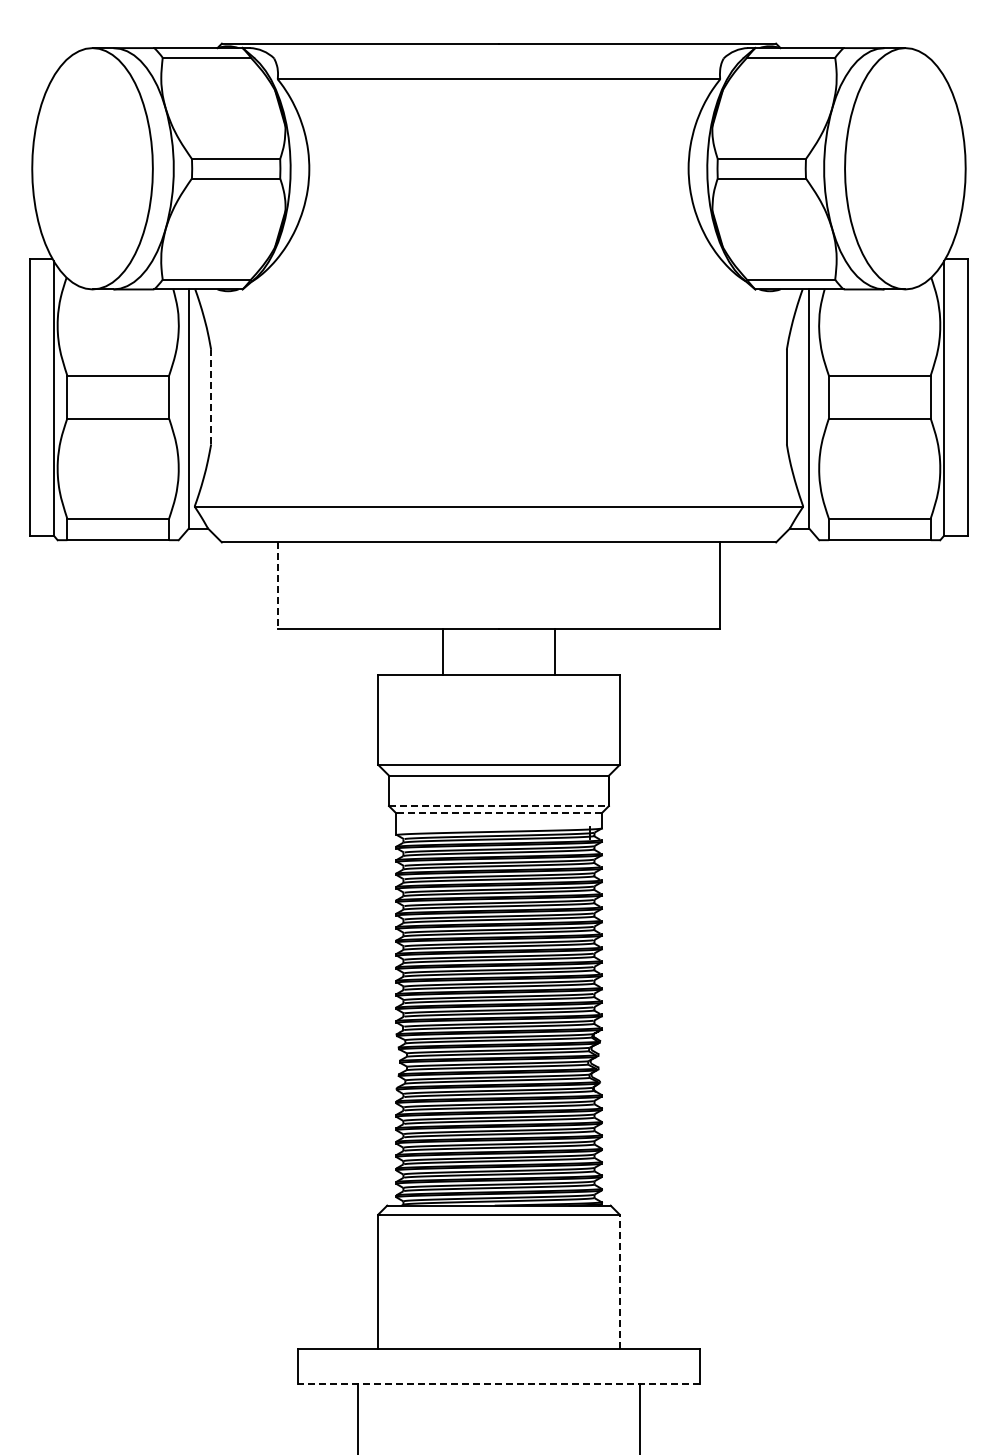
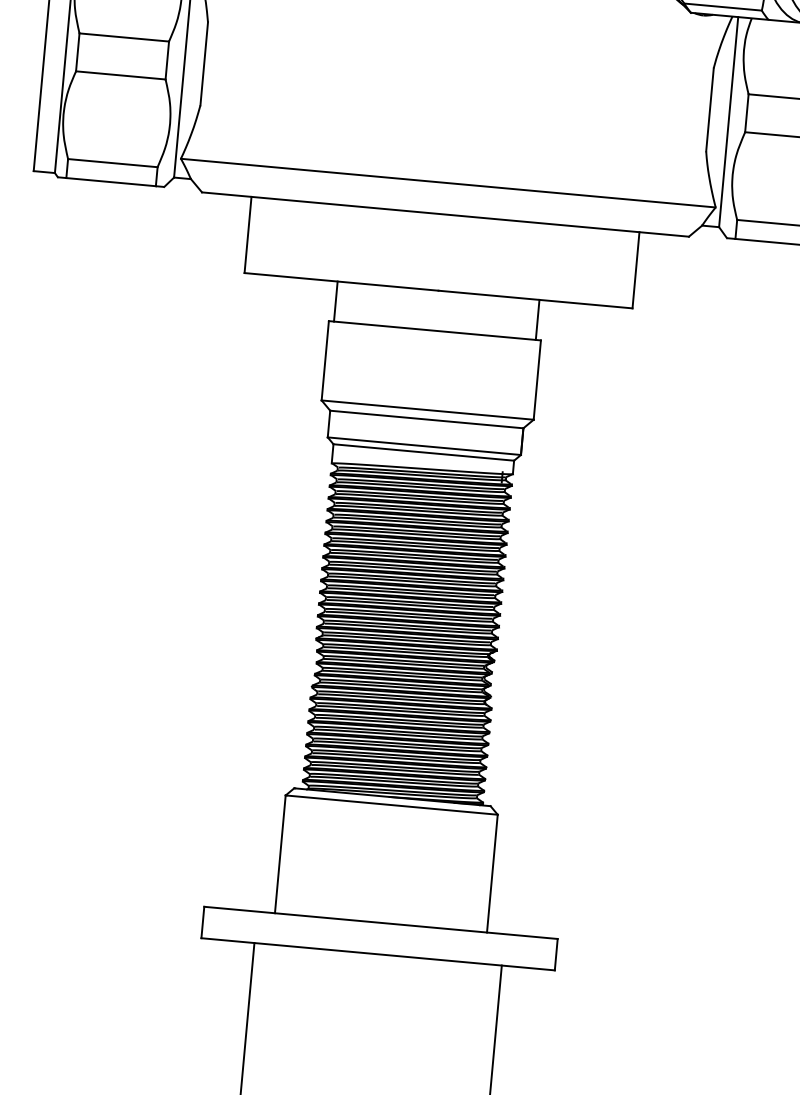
line: (211, 396) -> (204, 63), dashed -> solid
line: (278, 586) -> (248, 235), dashed -> solid
line: (443, 651) -> (336, 301), moved
line: (554, 651) -> (537, 319), moved
line: (498, 806) -> (423, 446), dashed -> solid
line: (498, 813) -> (423, 452), dashed -> solid
line: (619, 1281) -> (492, 873), dashed -> solid
line: (498, 1384) -> (377, 954), dashed -> solid

